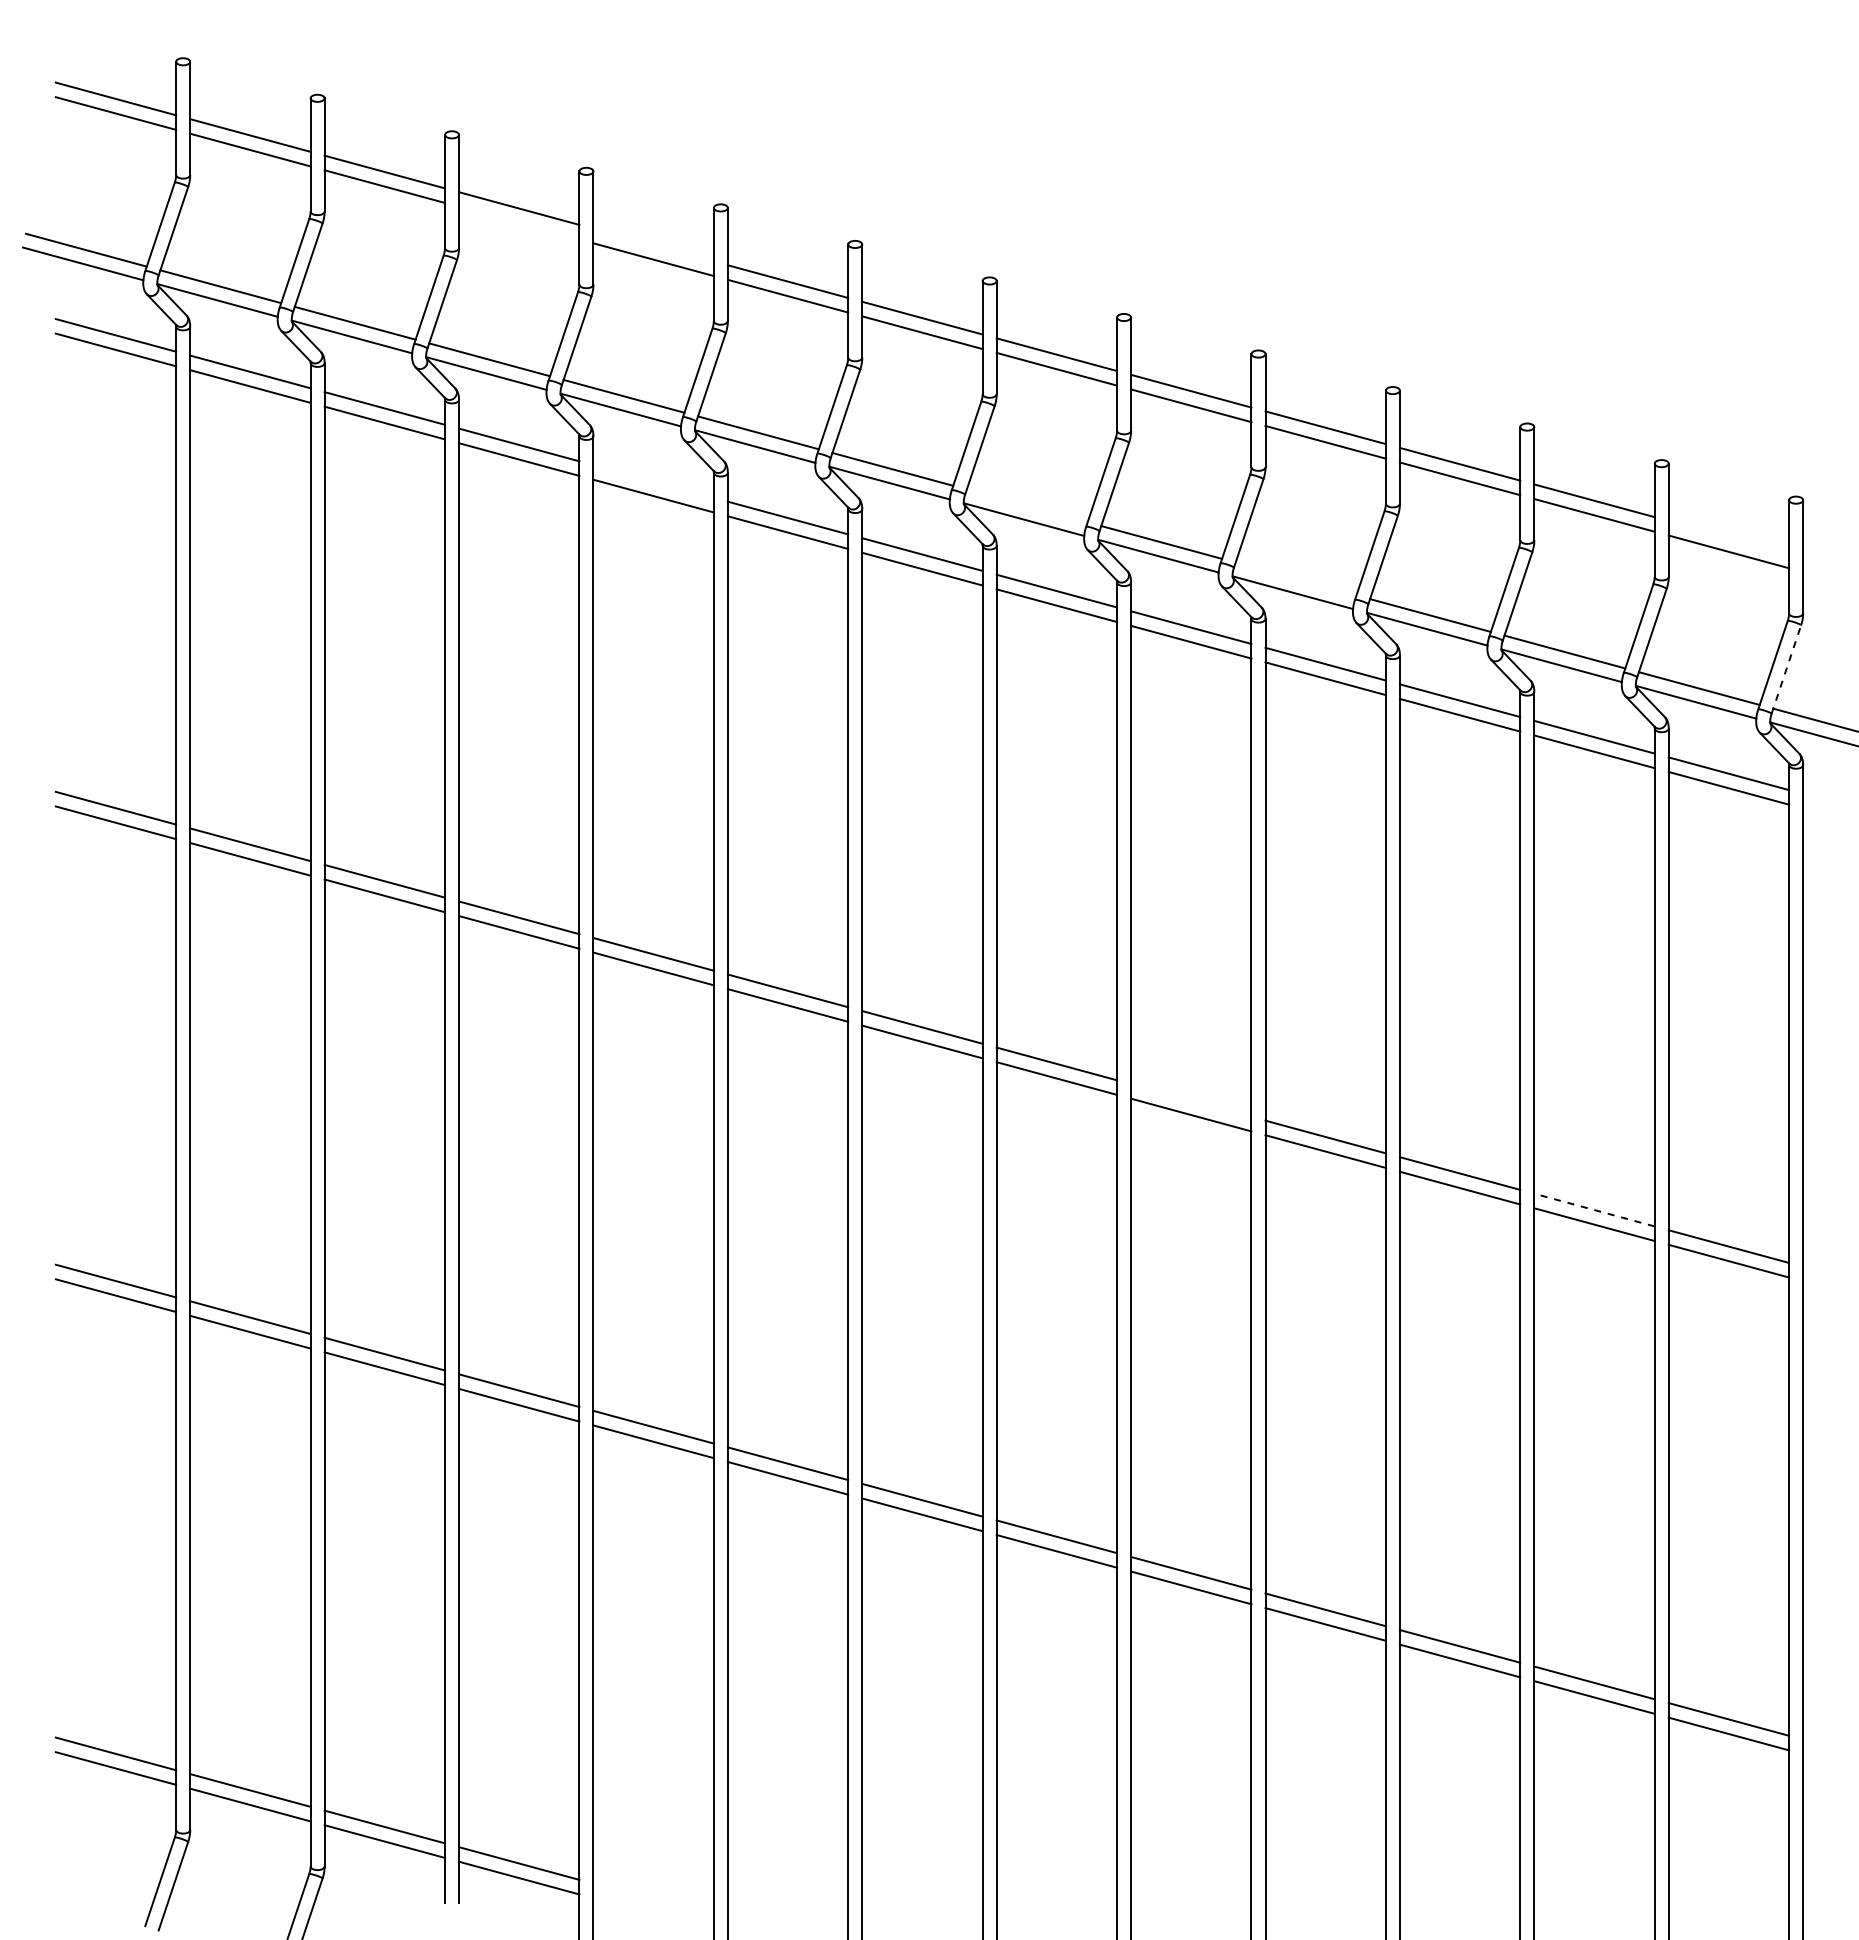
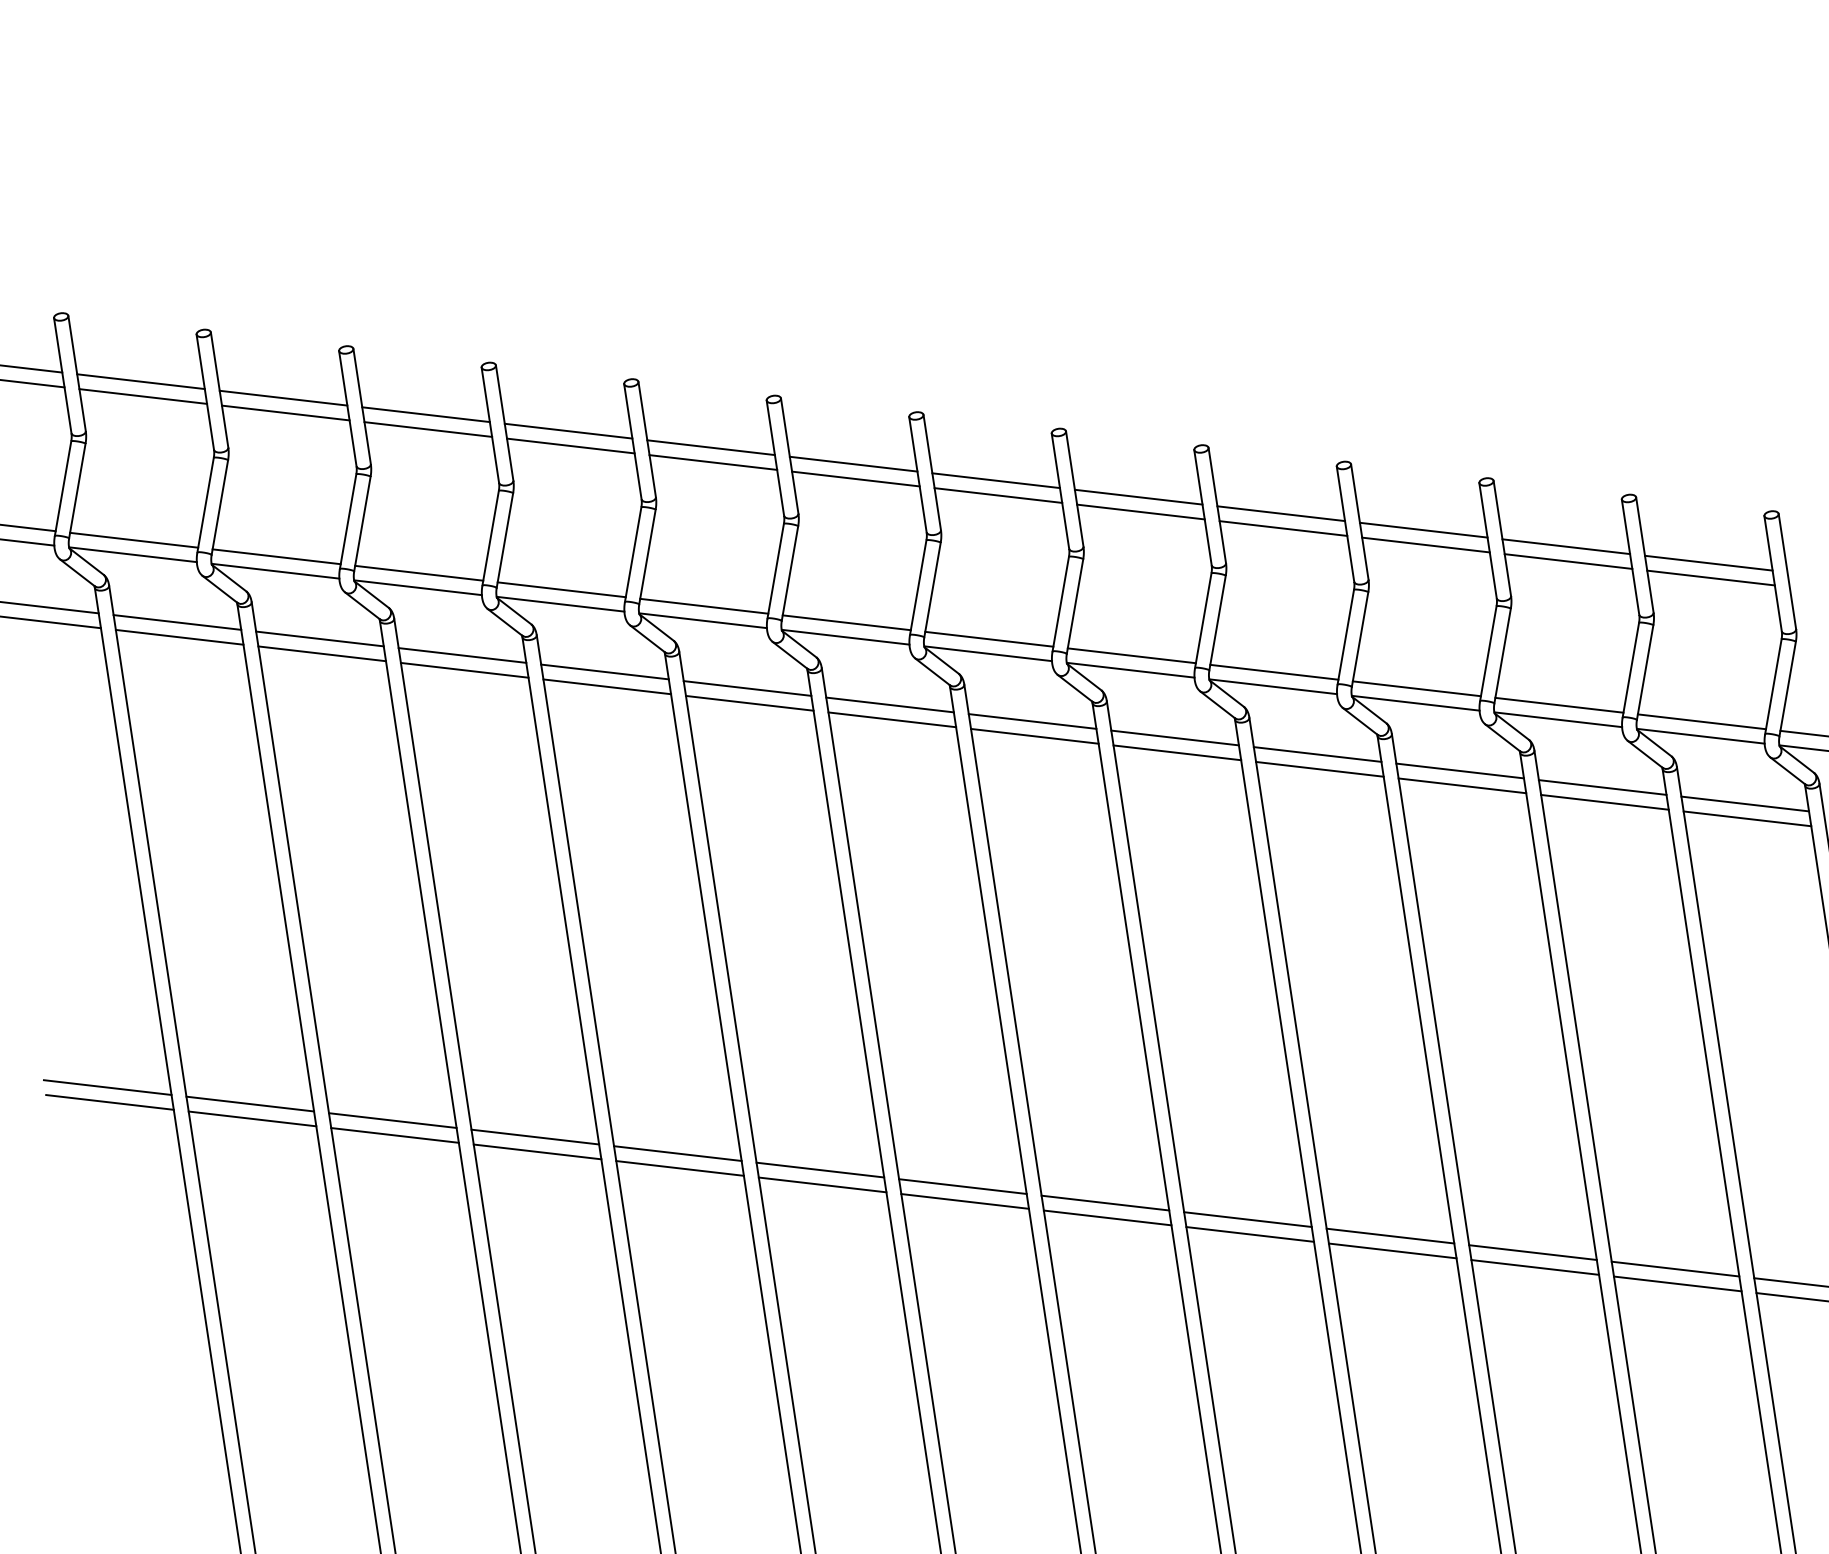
line: (519, 222) -> (428, 428), added
line: (653, 244) -> (568, 430), added
line: (653, 481) -> (604, 671), added
line: (1026, 505) -> (988, 638), added
line: (1728, 536) -> (1708, 562), added
line: (1295, 578) -> (1273, 671), added
line: (1786, 669) -> (1787, 688), dashed -> solid
line: (1191, 1100) -> (1248, 1219), added
line: (1594, 1209) -> (1675, 1268), dashed -> solid

